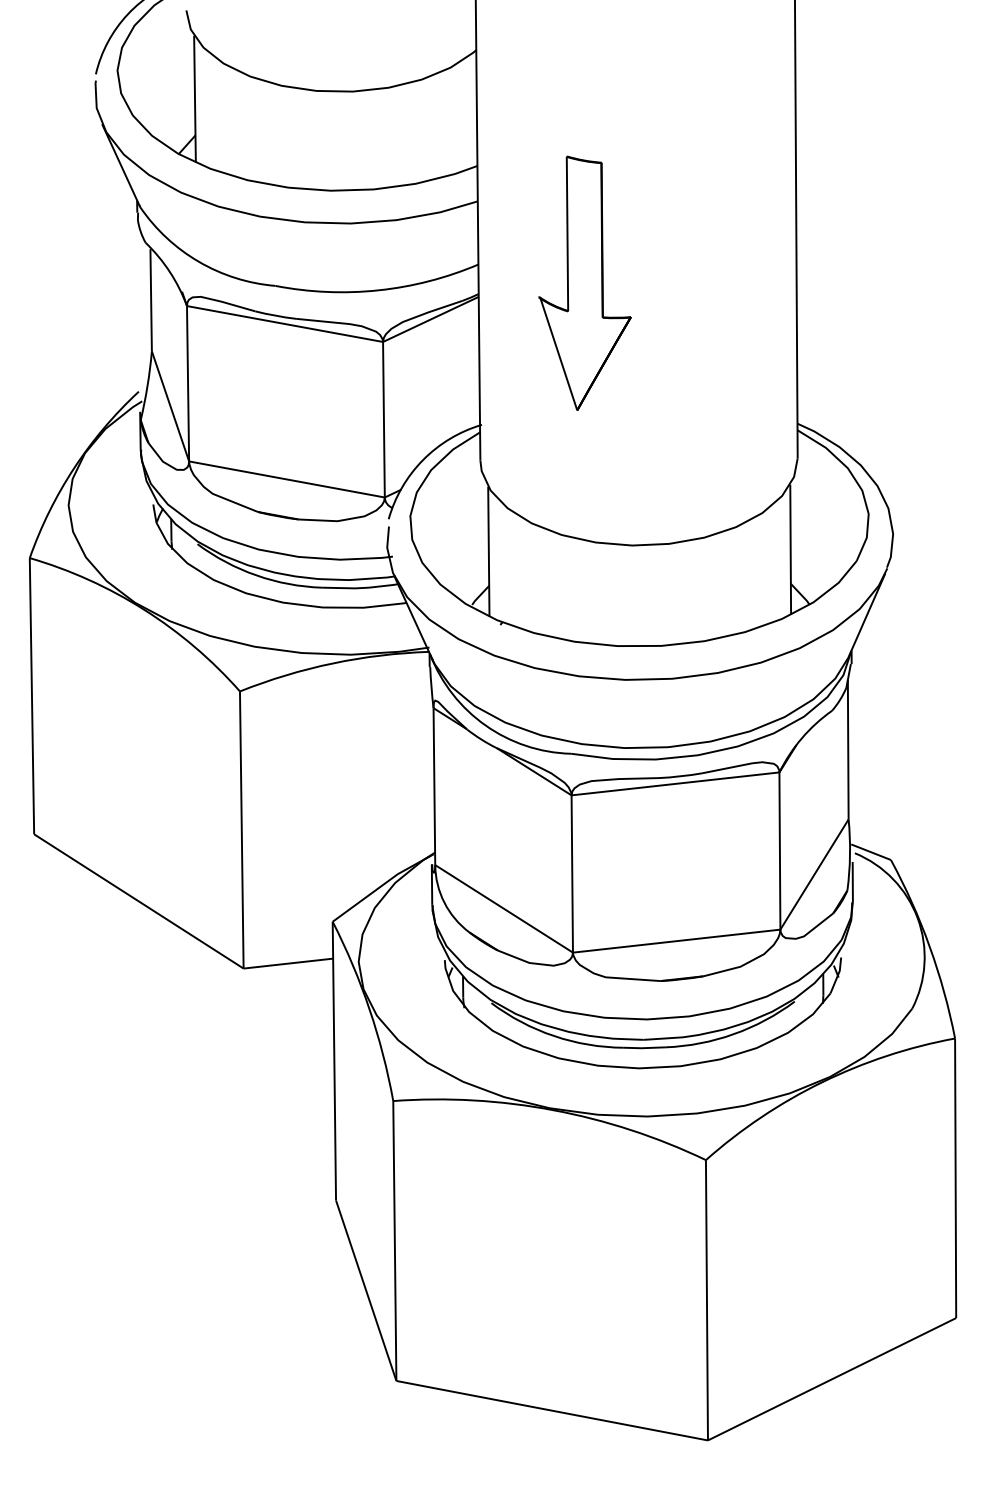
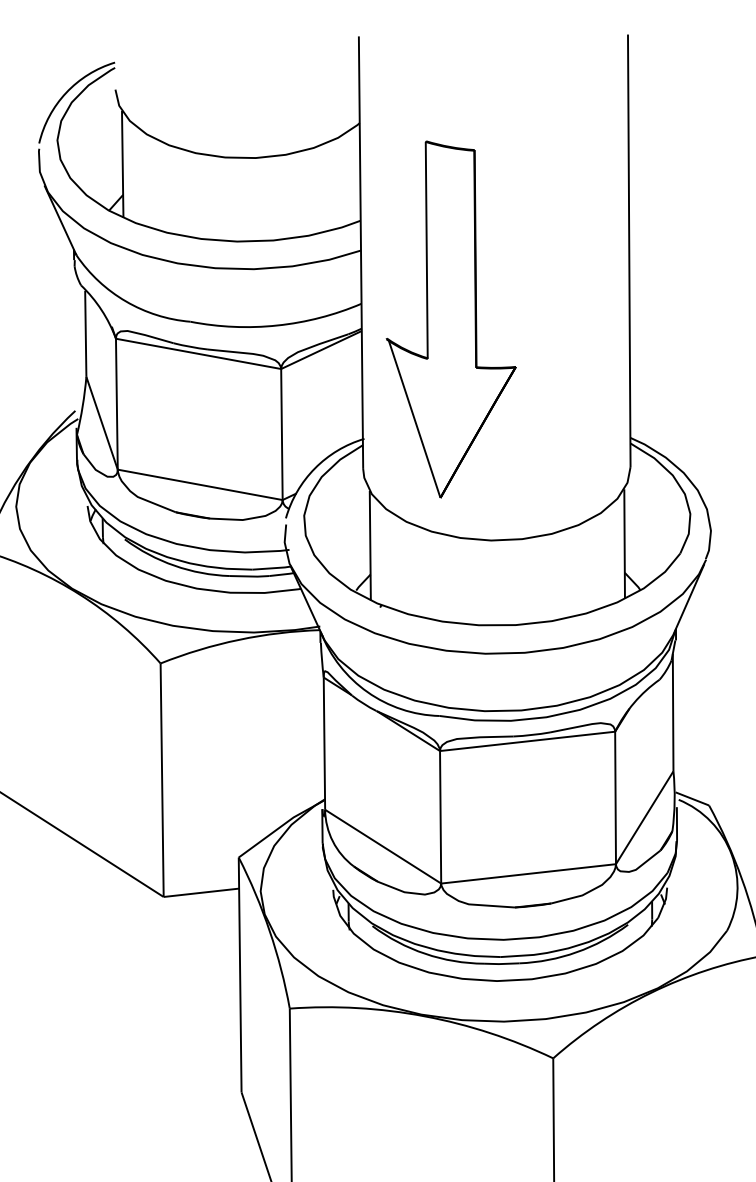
part: (584, 283) -> (450, 319), size x1.67

